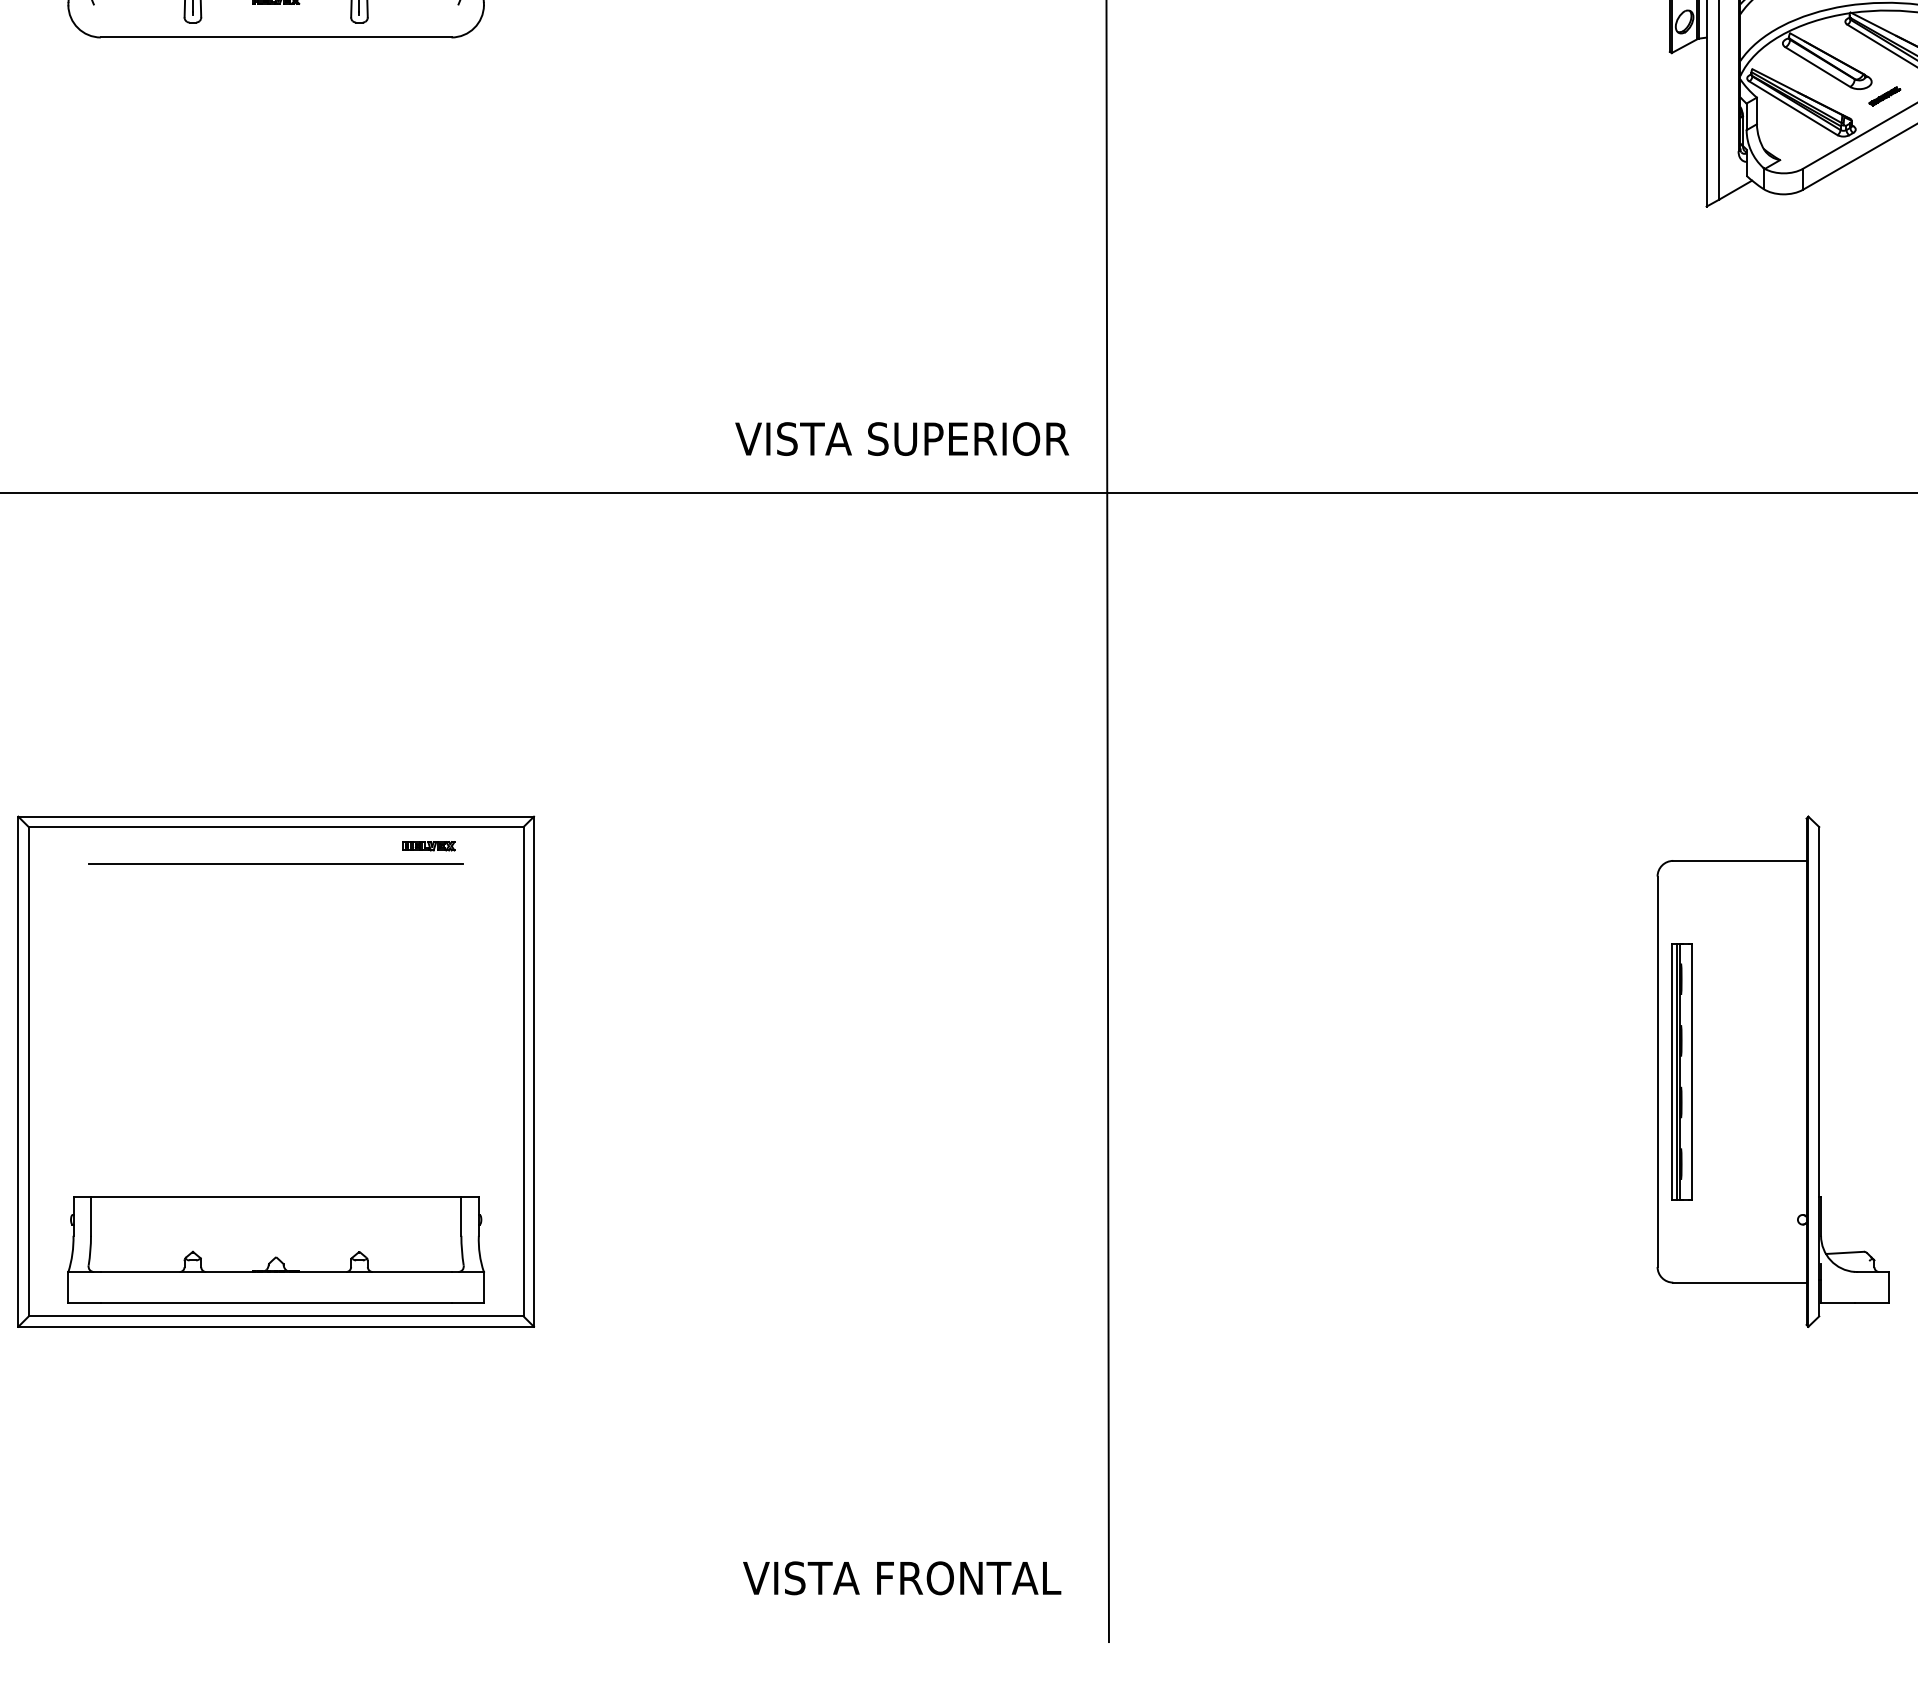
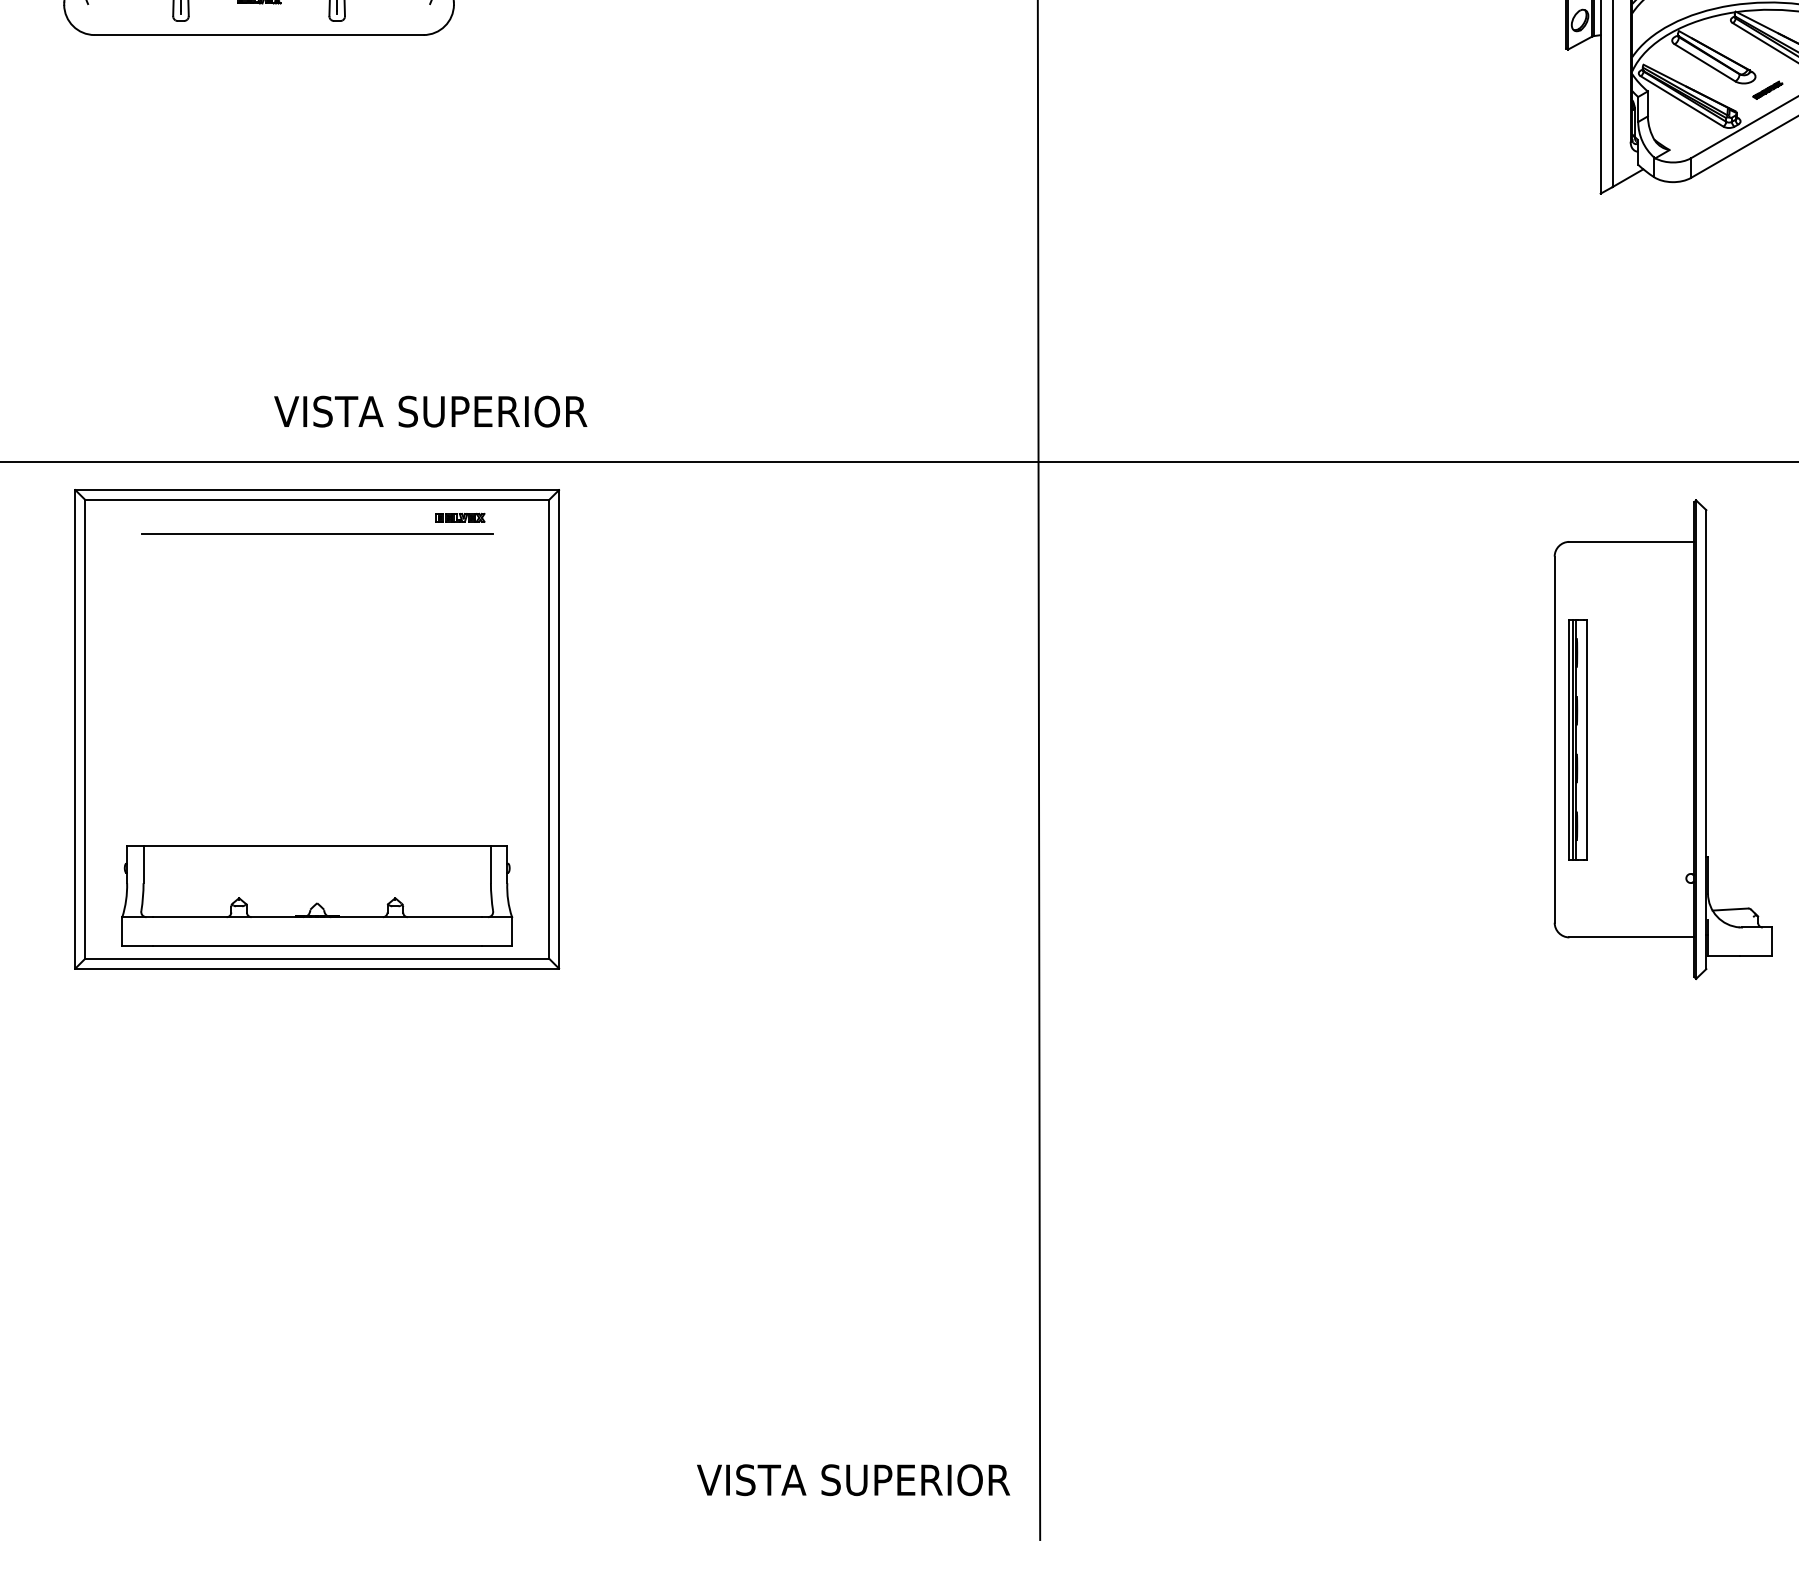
text: (902, 438) -> (431, 411), moved
part: (276, 1071) -> (317, 729), moved
part: (1772, 1071) -> (1662, 739), moved
text: (975, 1578) -> (914, 1480), VISTA FRONTAL -> VISTA SUPERIOR

